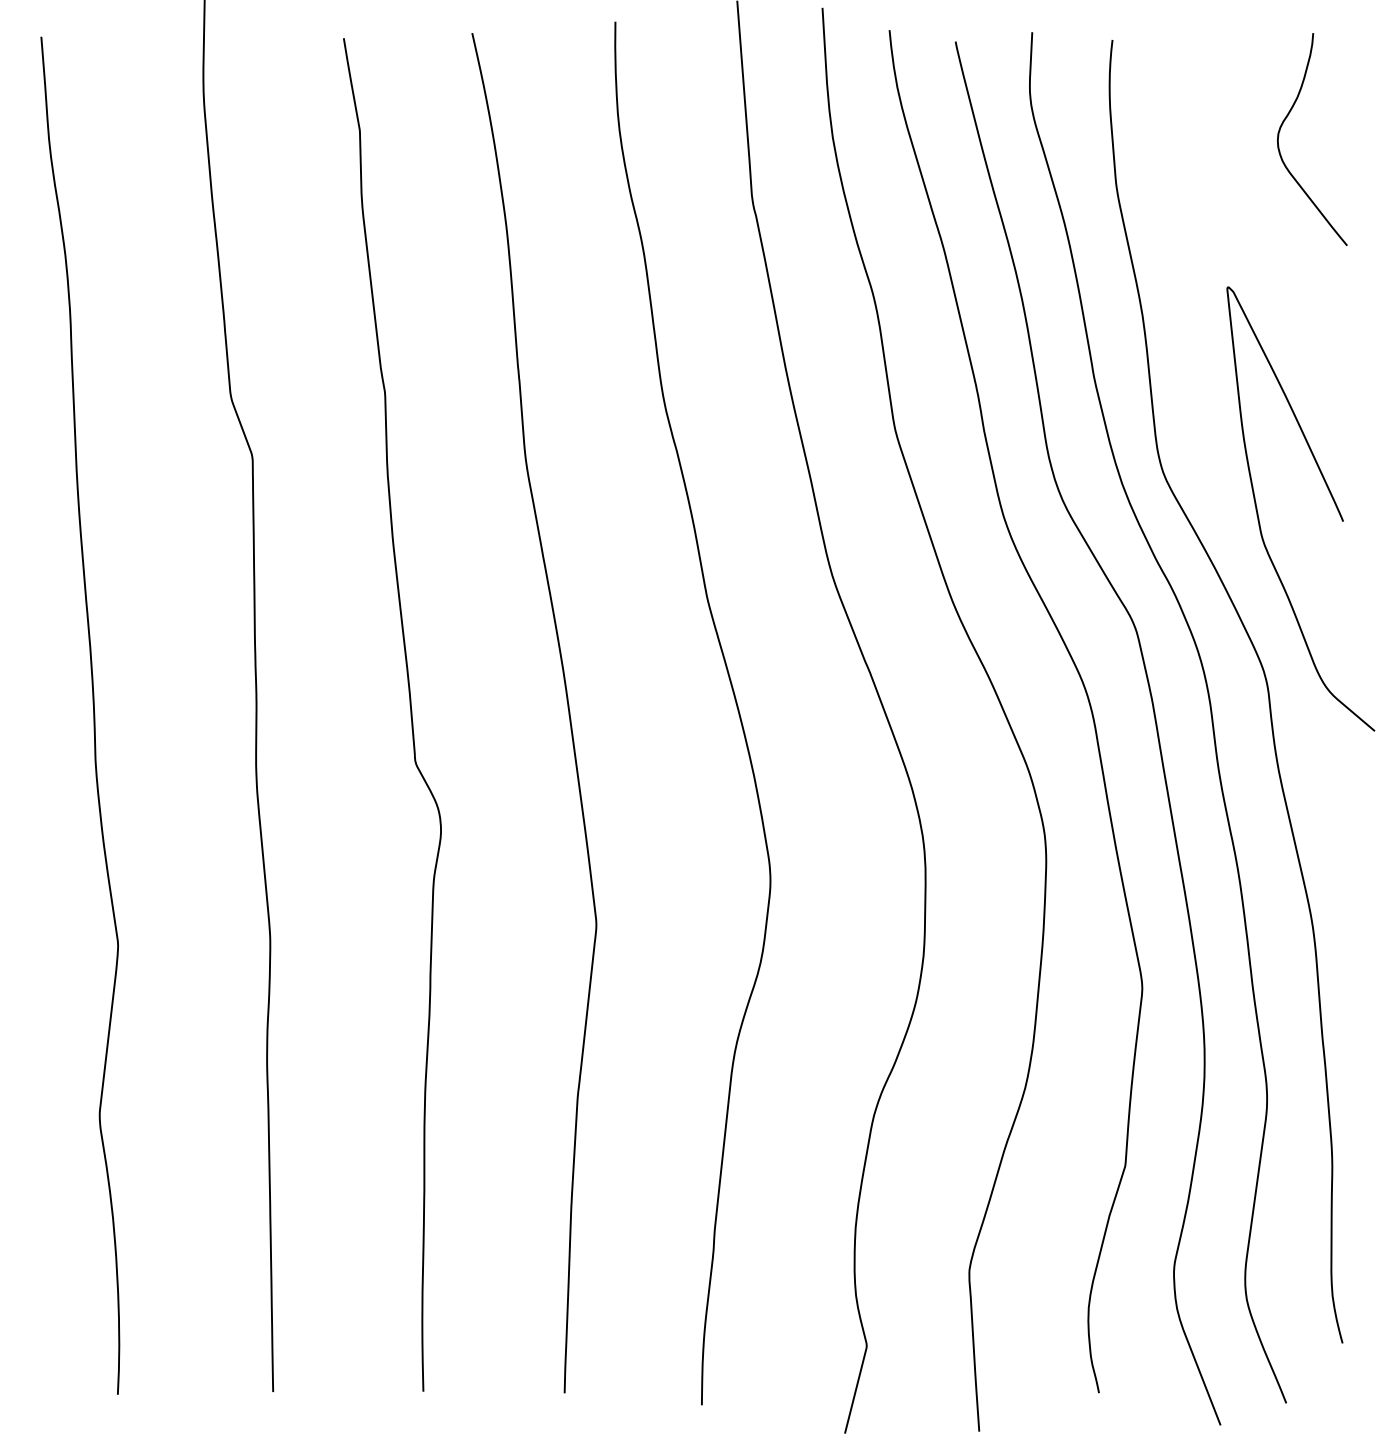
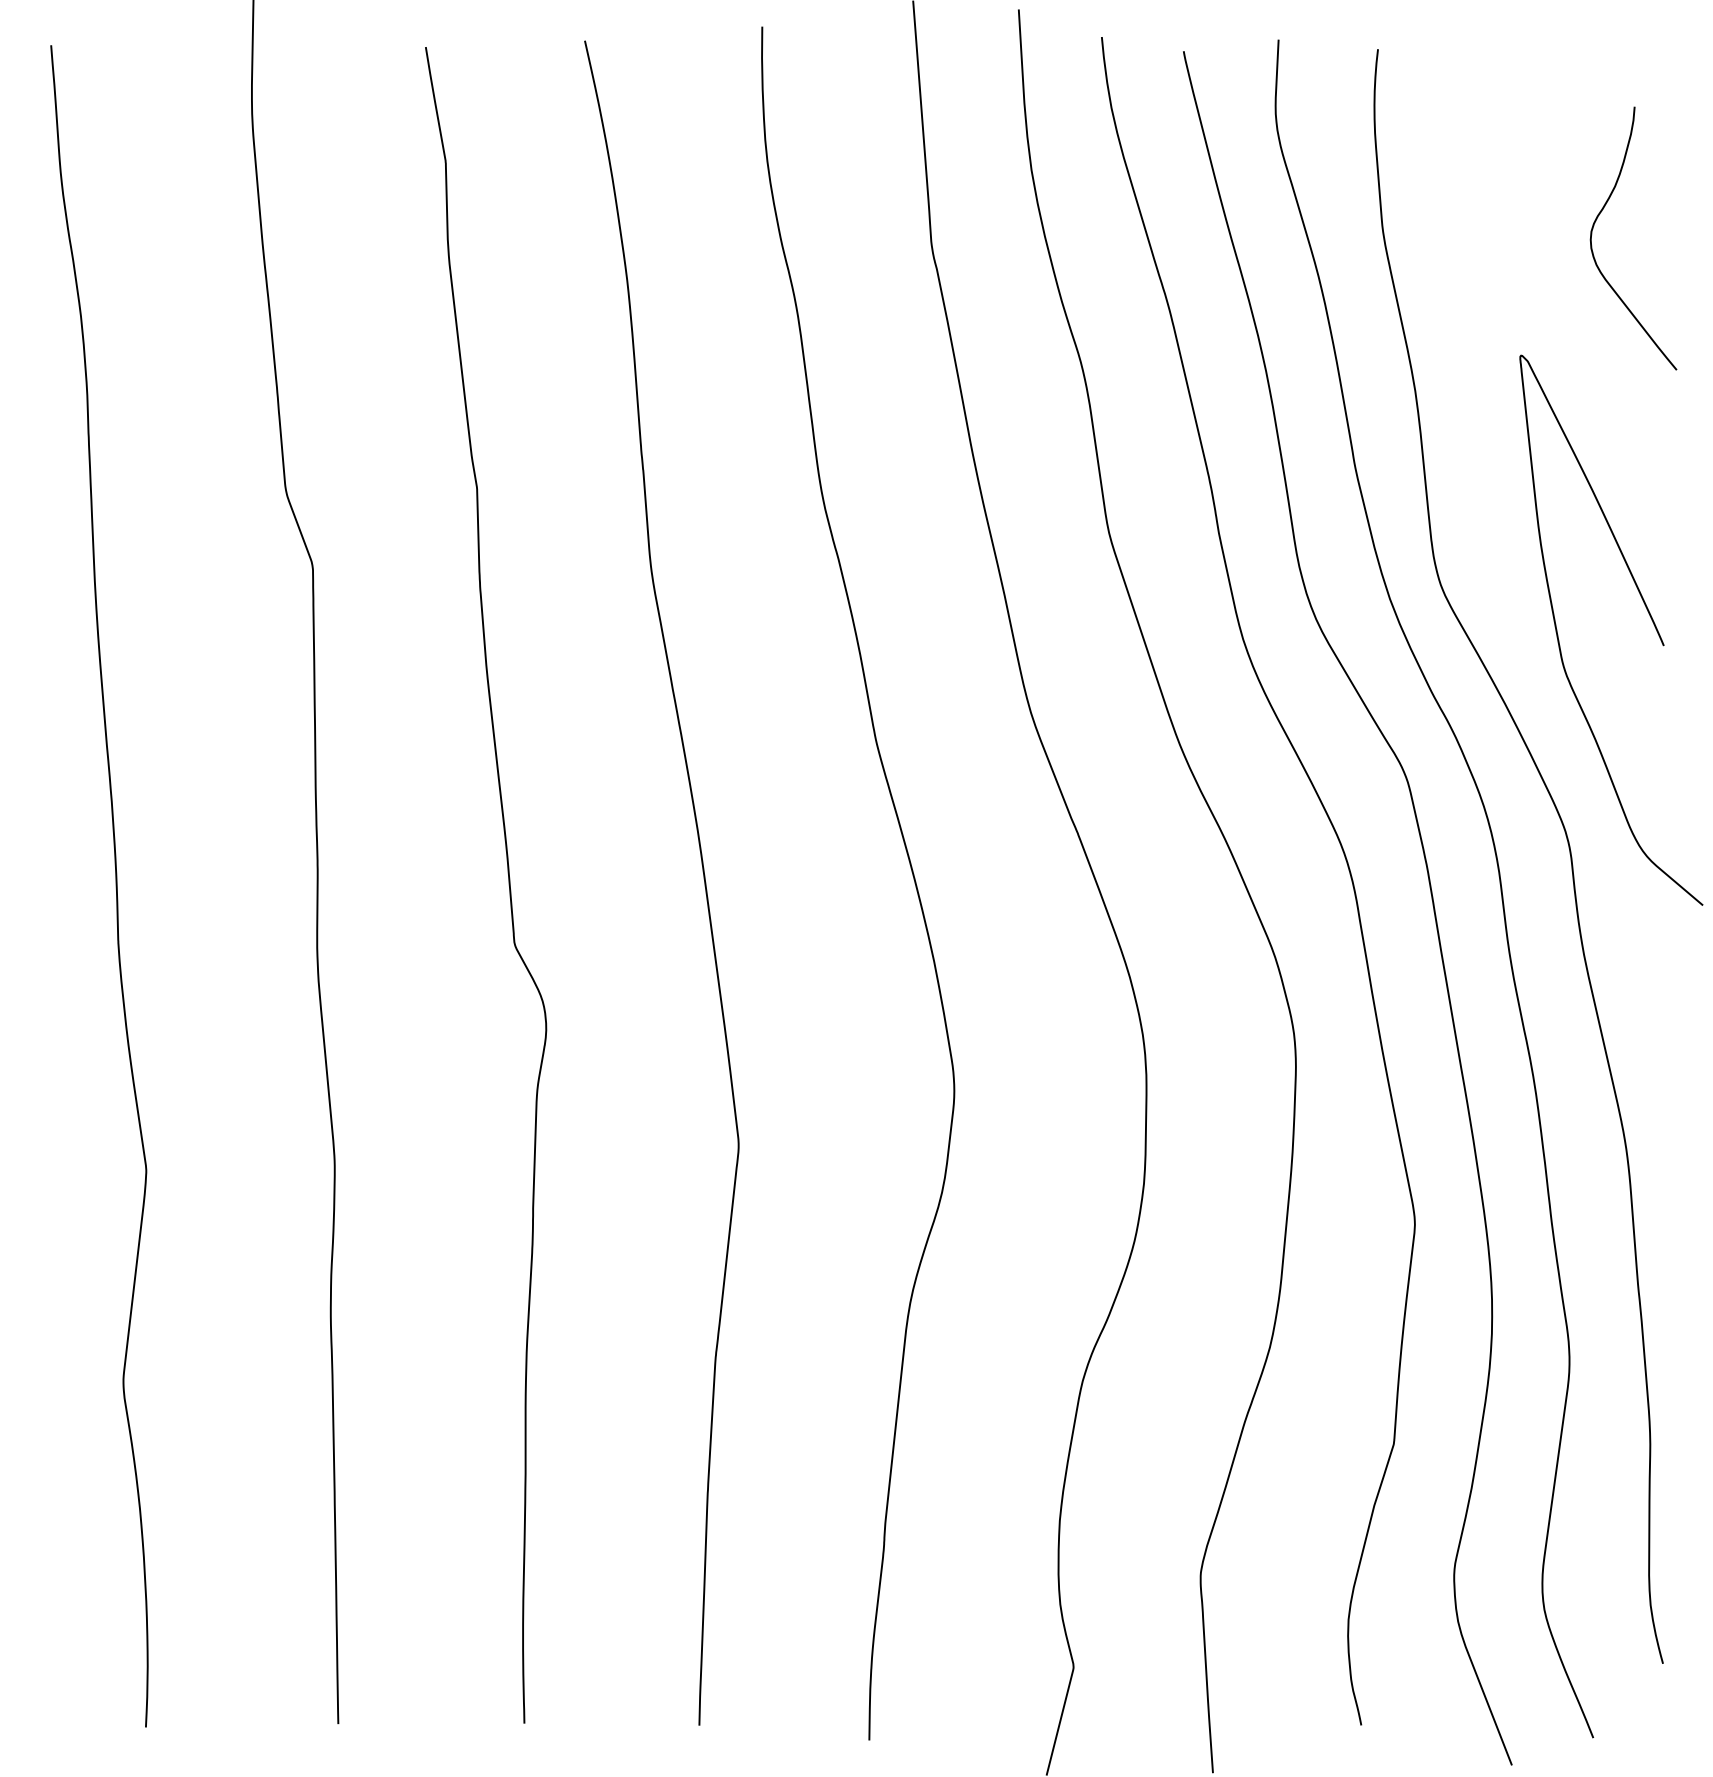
curve: (1283, 124) -> (1597, 219), moved

